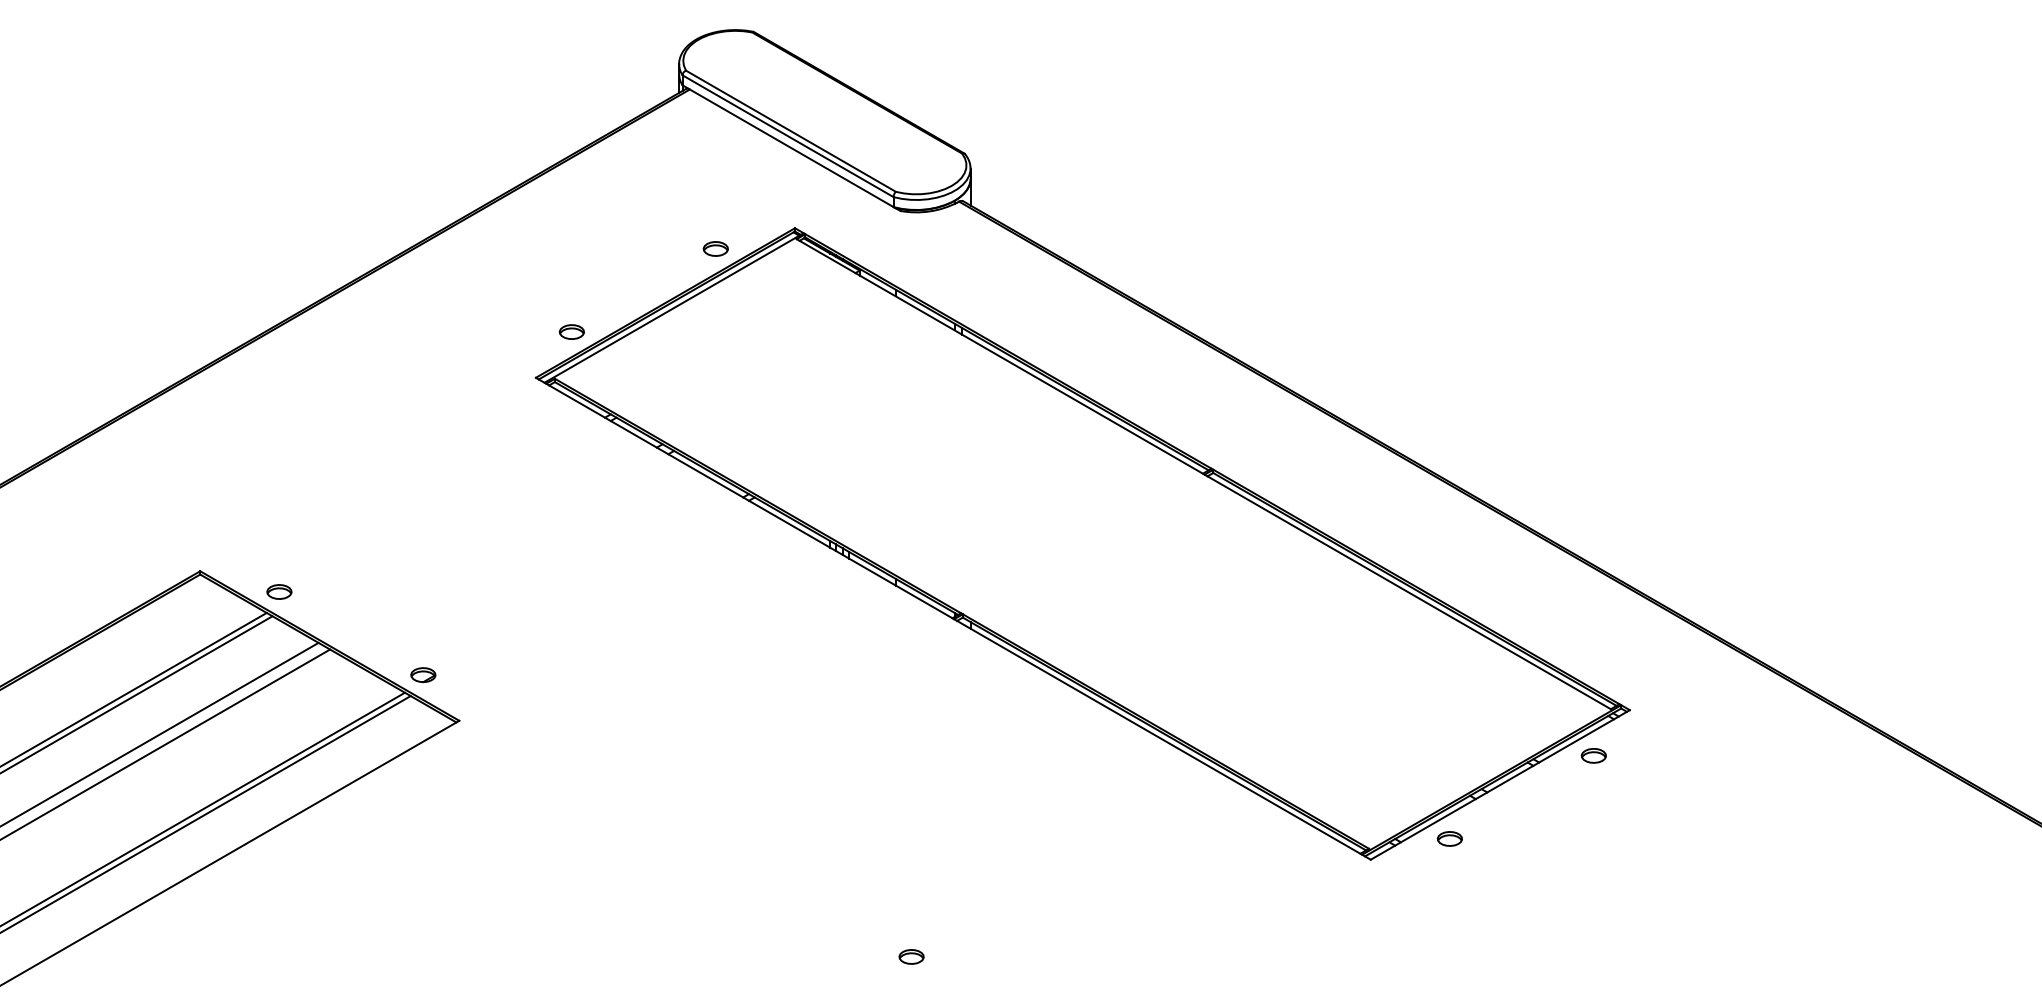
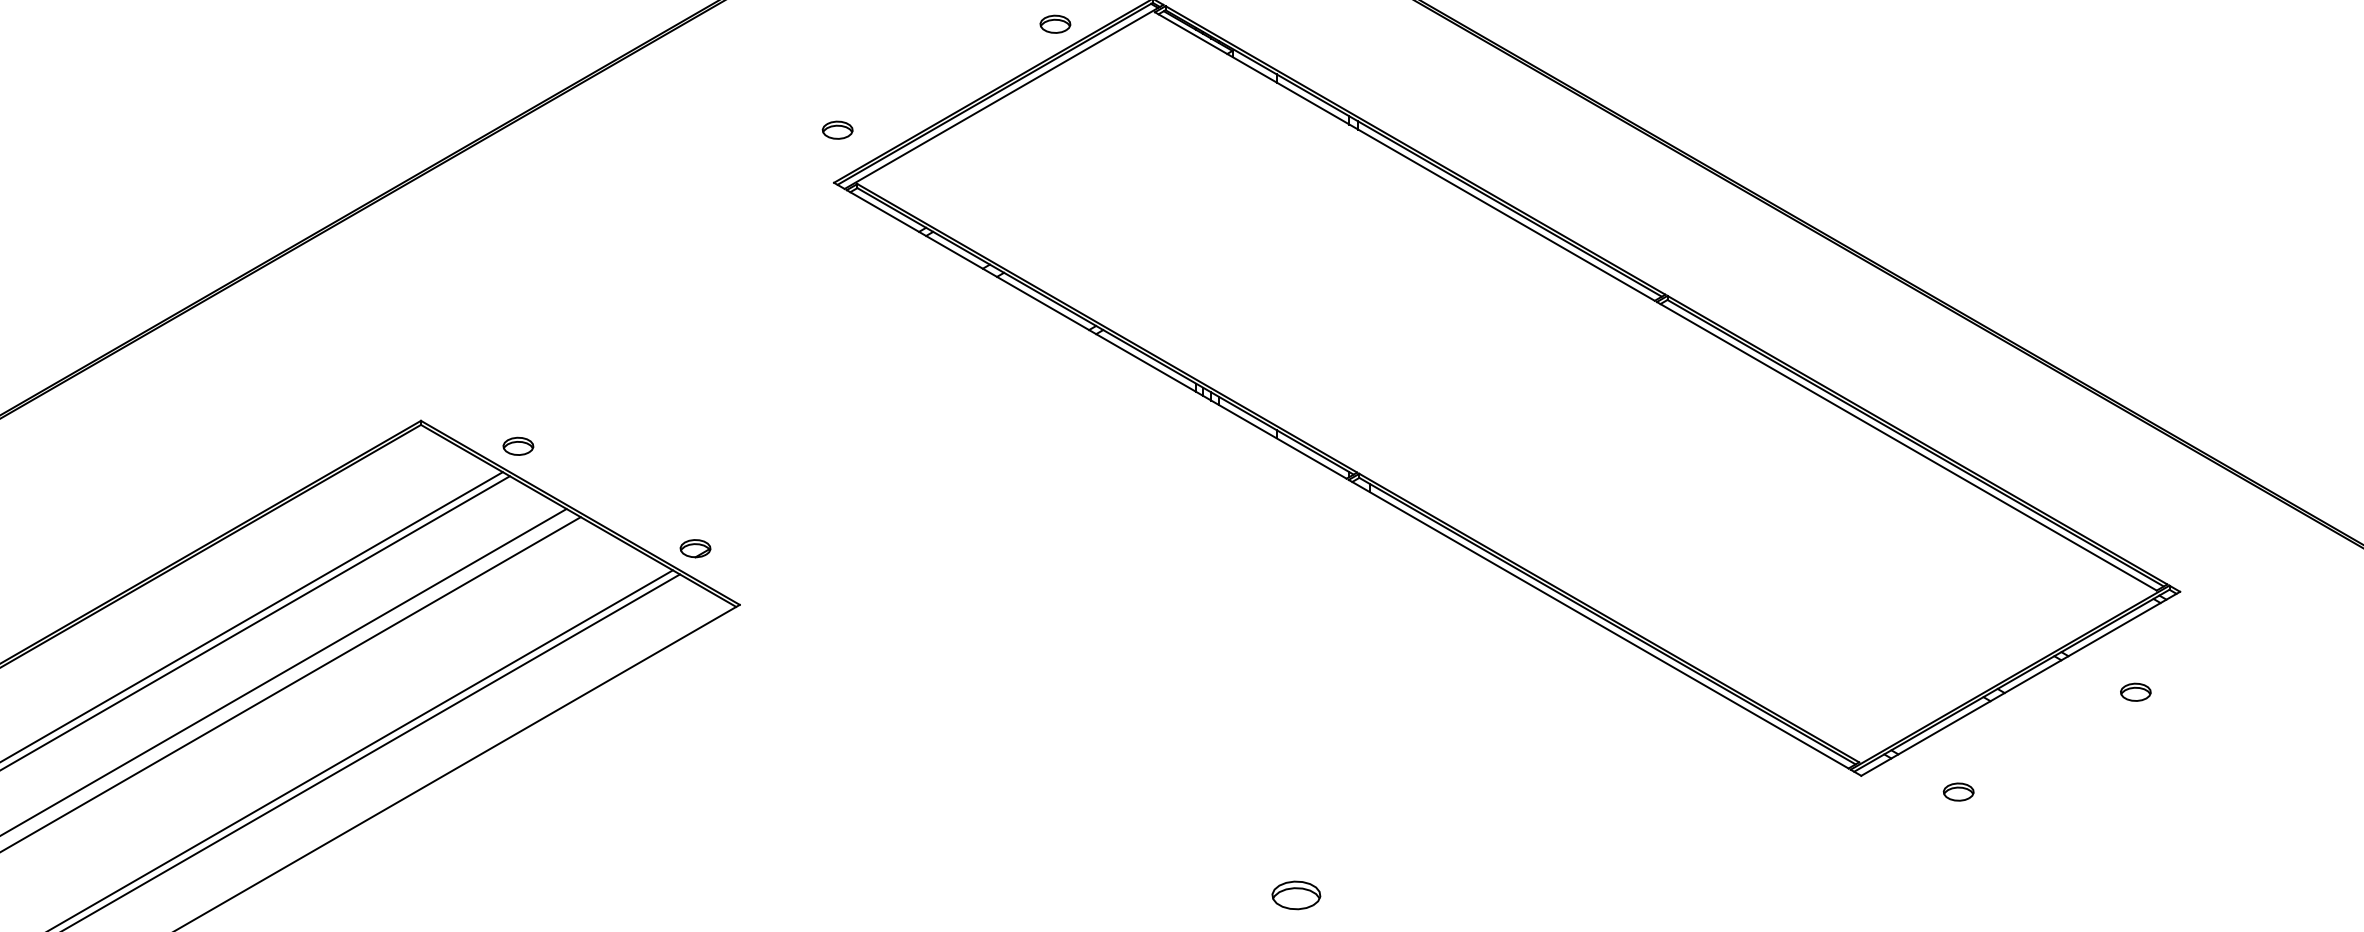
part: (571, 331) -> (837, 129), moved
part: (1593, 755) -> (2135, 691), moved
part: (1449, 838) -> (1958, 791), moved
part: (911, 956) -> (1296, 894), size x1.6

